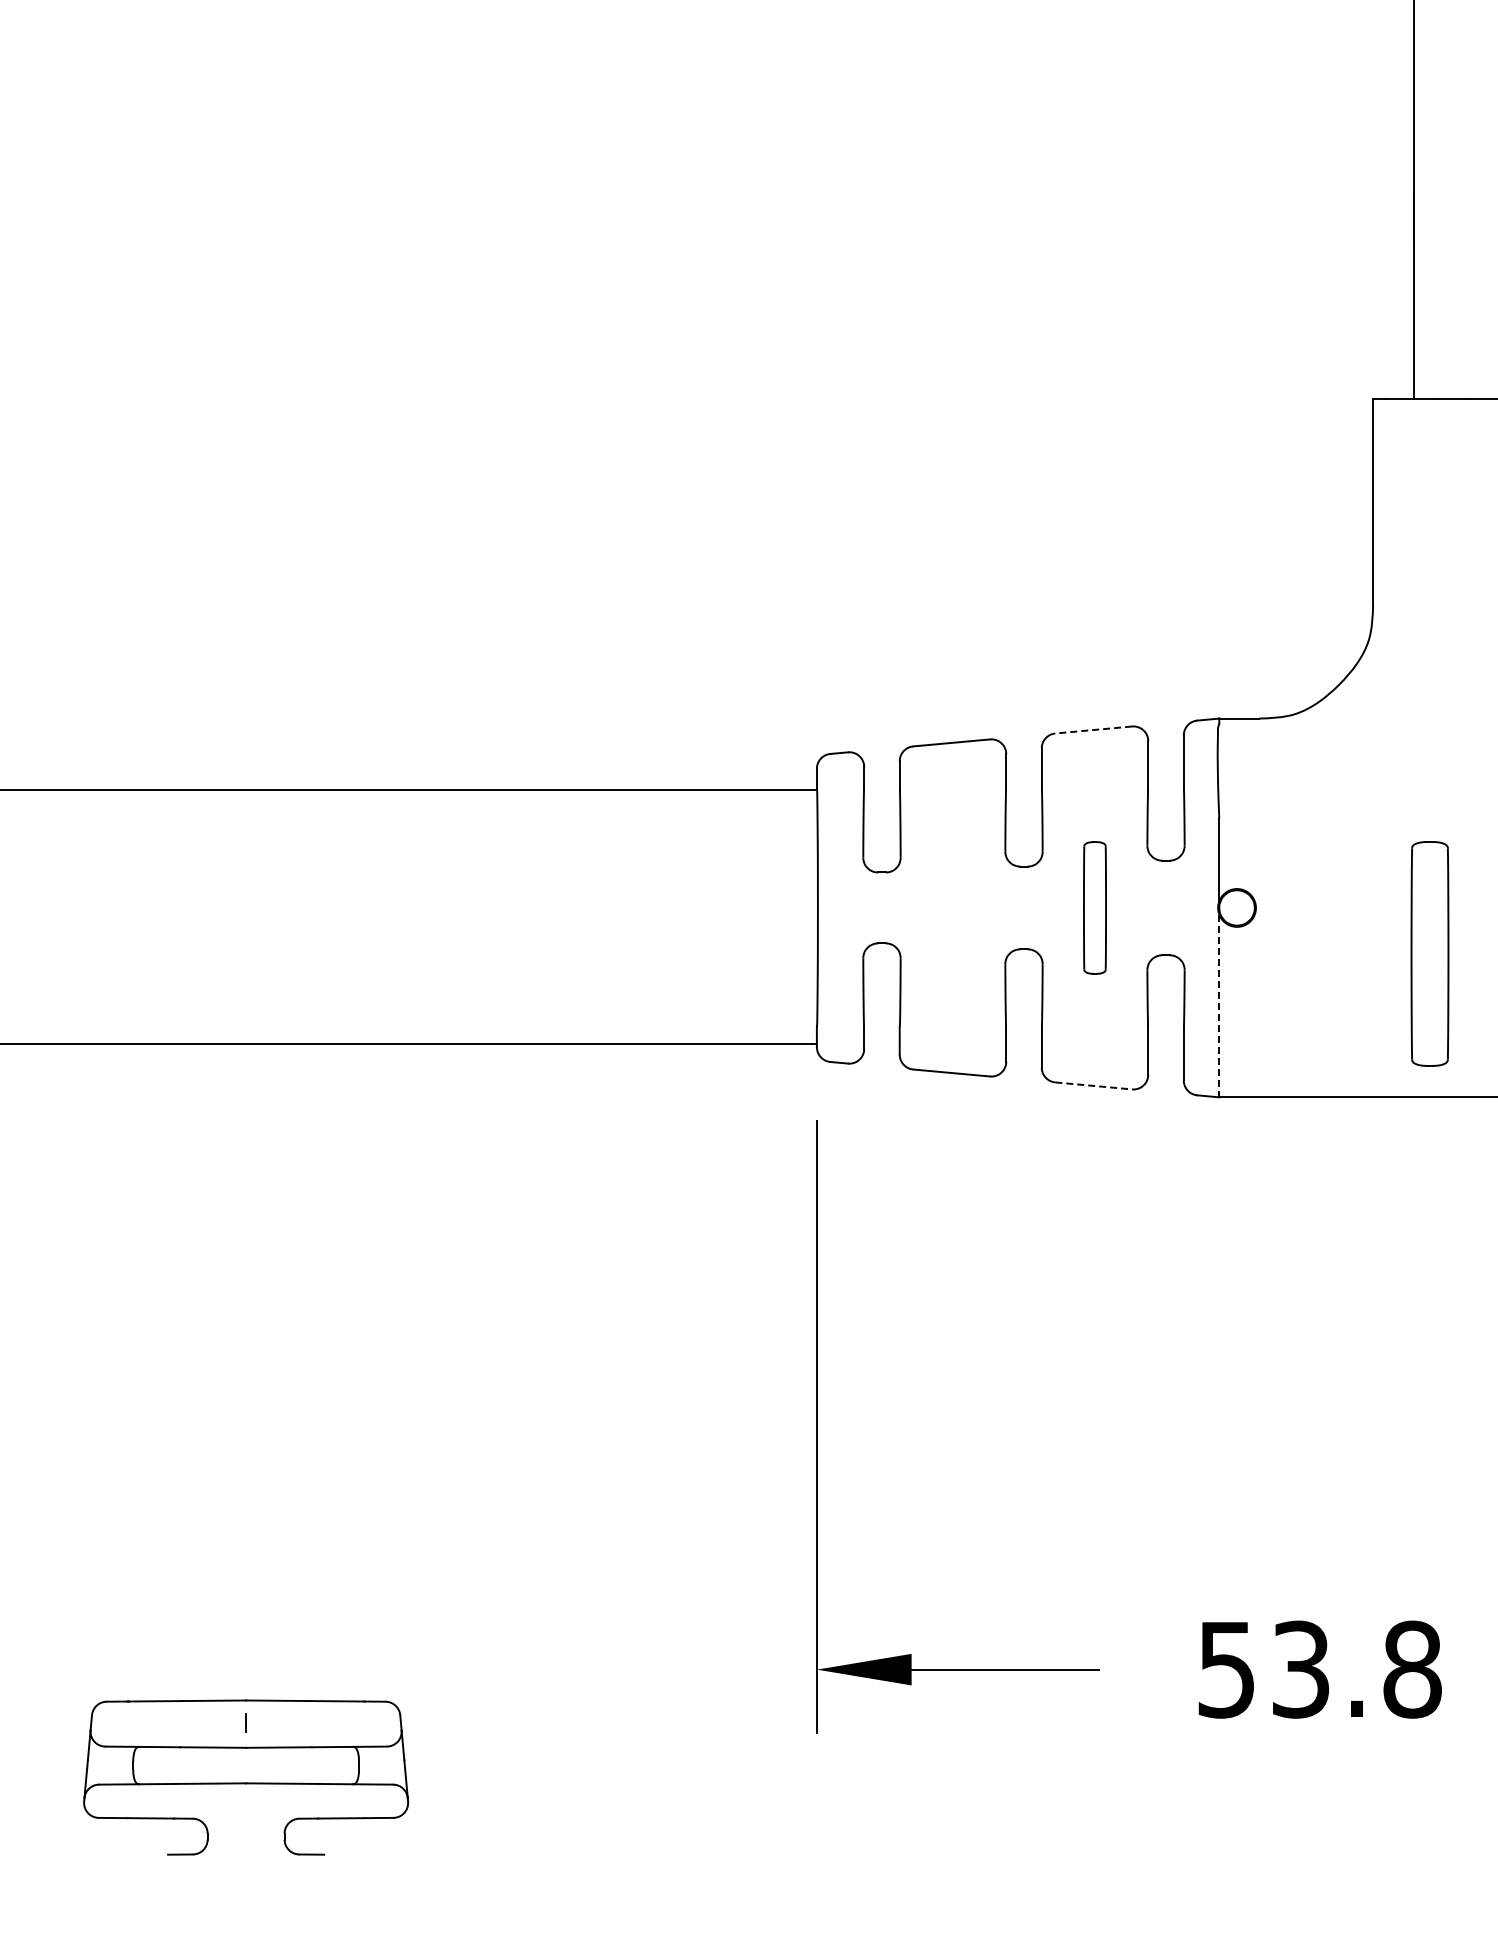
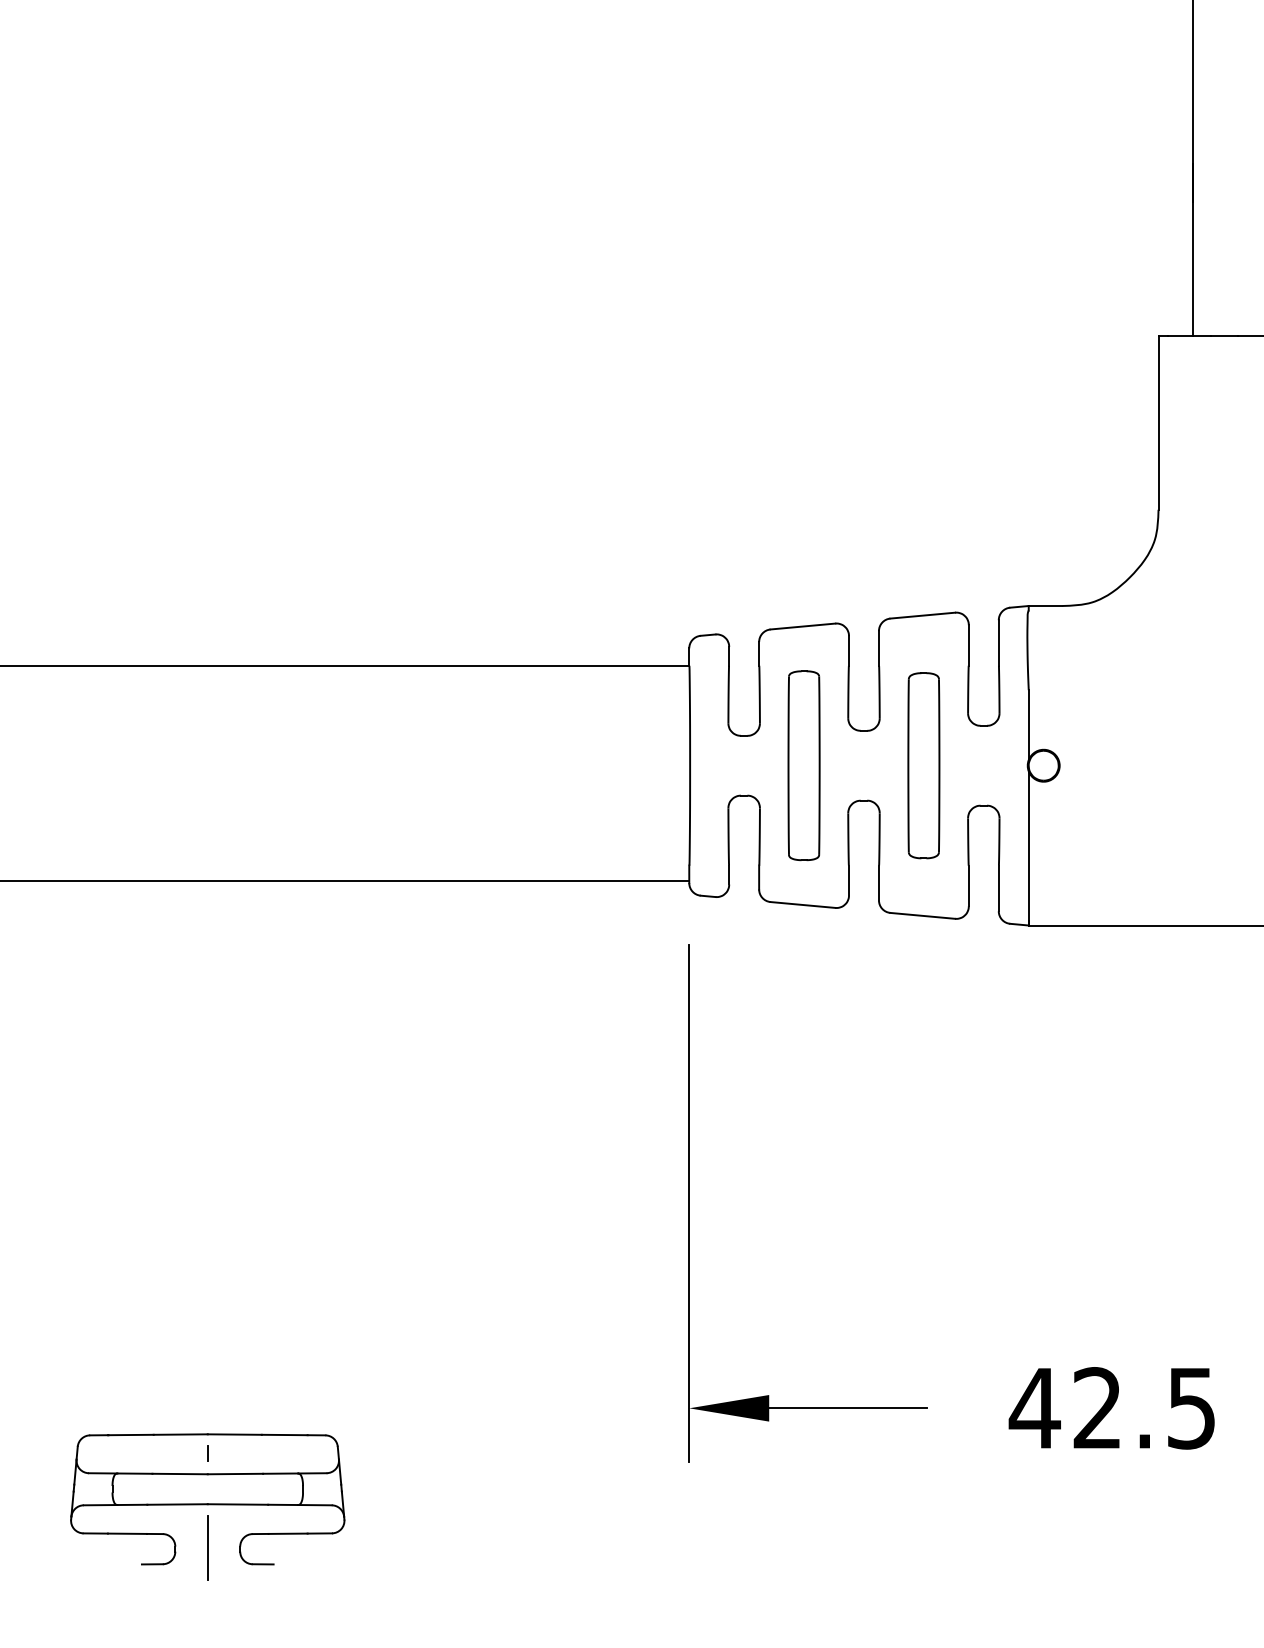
line: (1093, 730) -> (922, 616), dashed -> solid
part: (1094, 907) -> (923, 765), size x1.67
part: (1429, 953) -> (803, 765), moved
line: (1219, 1006) -> (1028, 848), dashed -> solid
line: (1093, 1085) -> (922, 915), dashed -> solid
text: (1318, 1669) -> (1112, 1408), 53.8 -> 42.5
line: (245, 1835) -> (207, 1548), added

